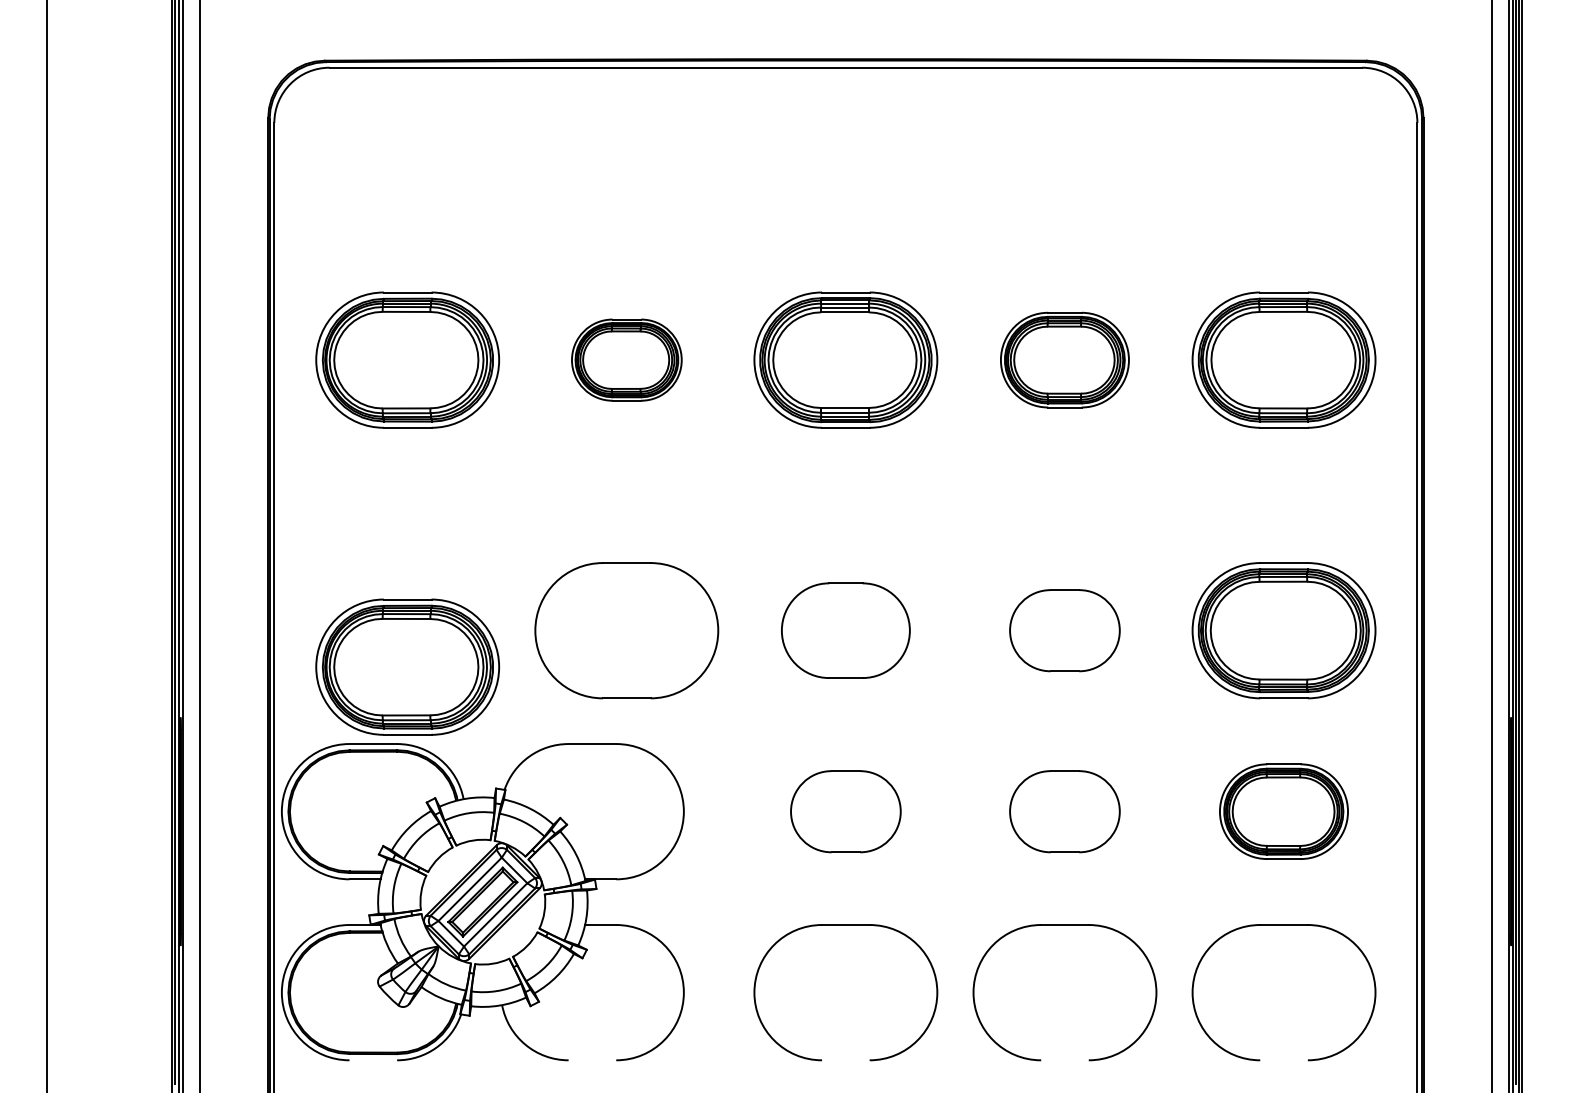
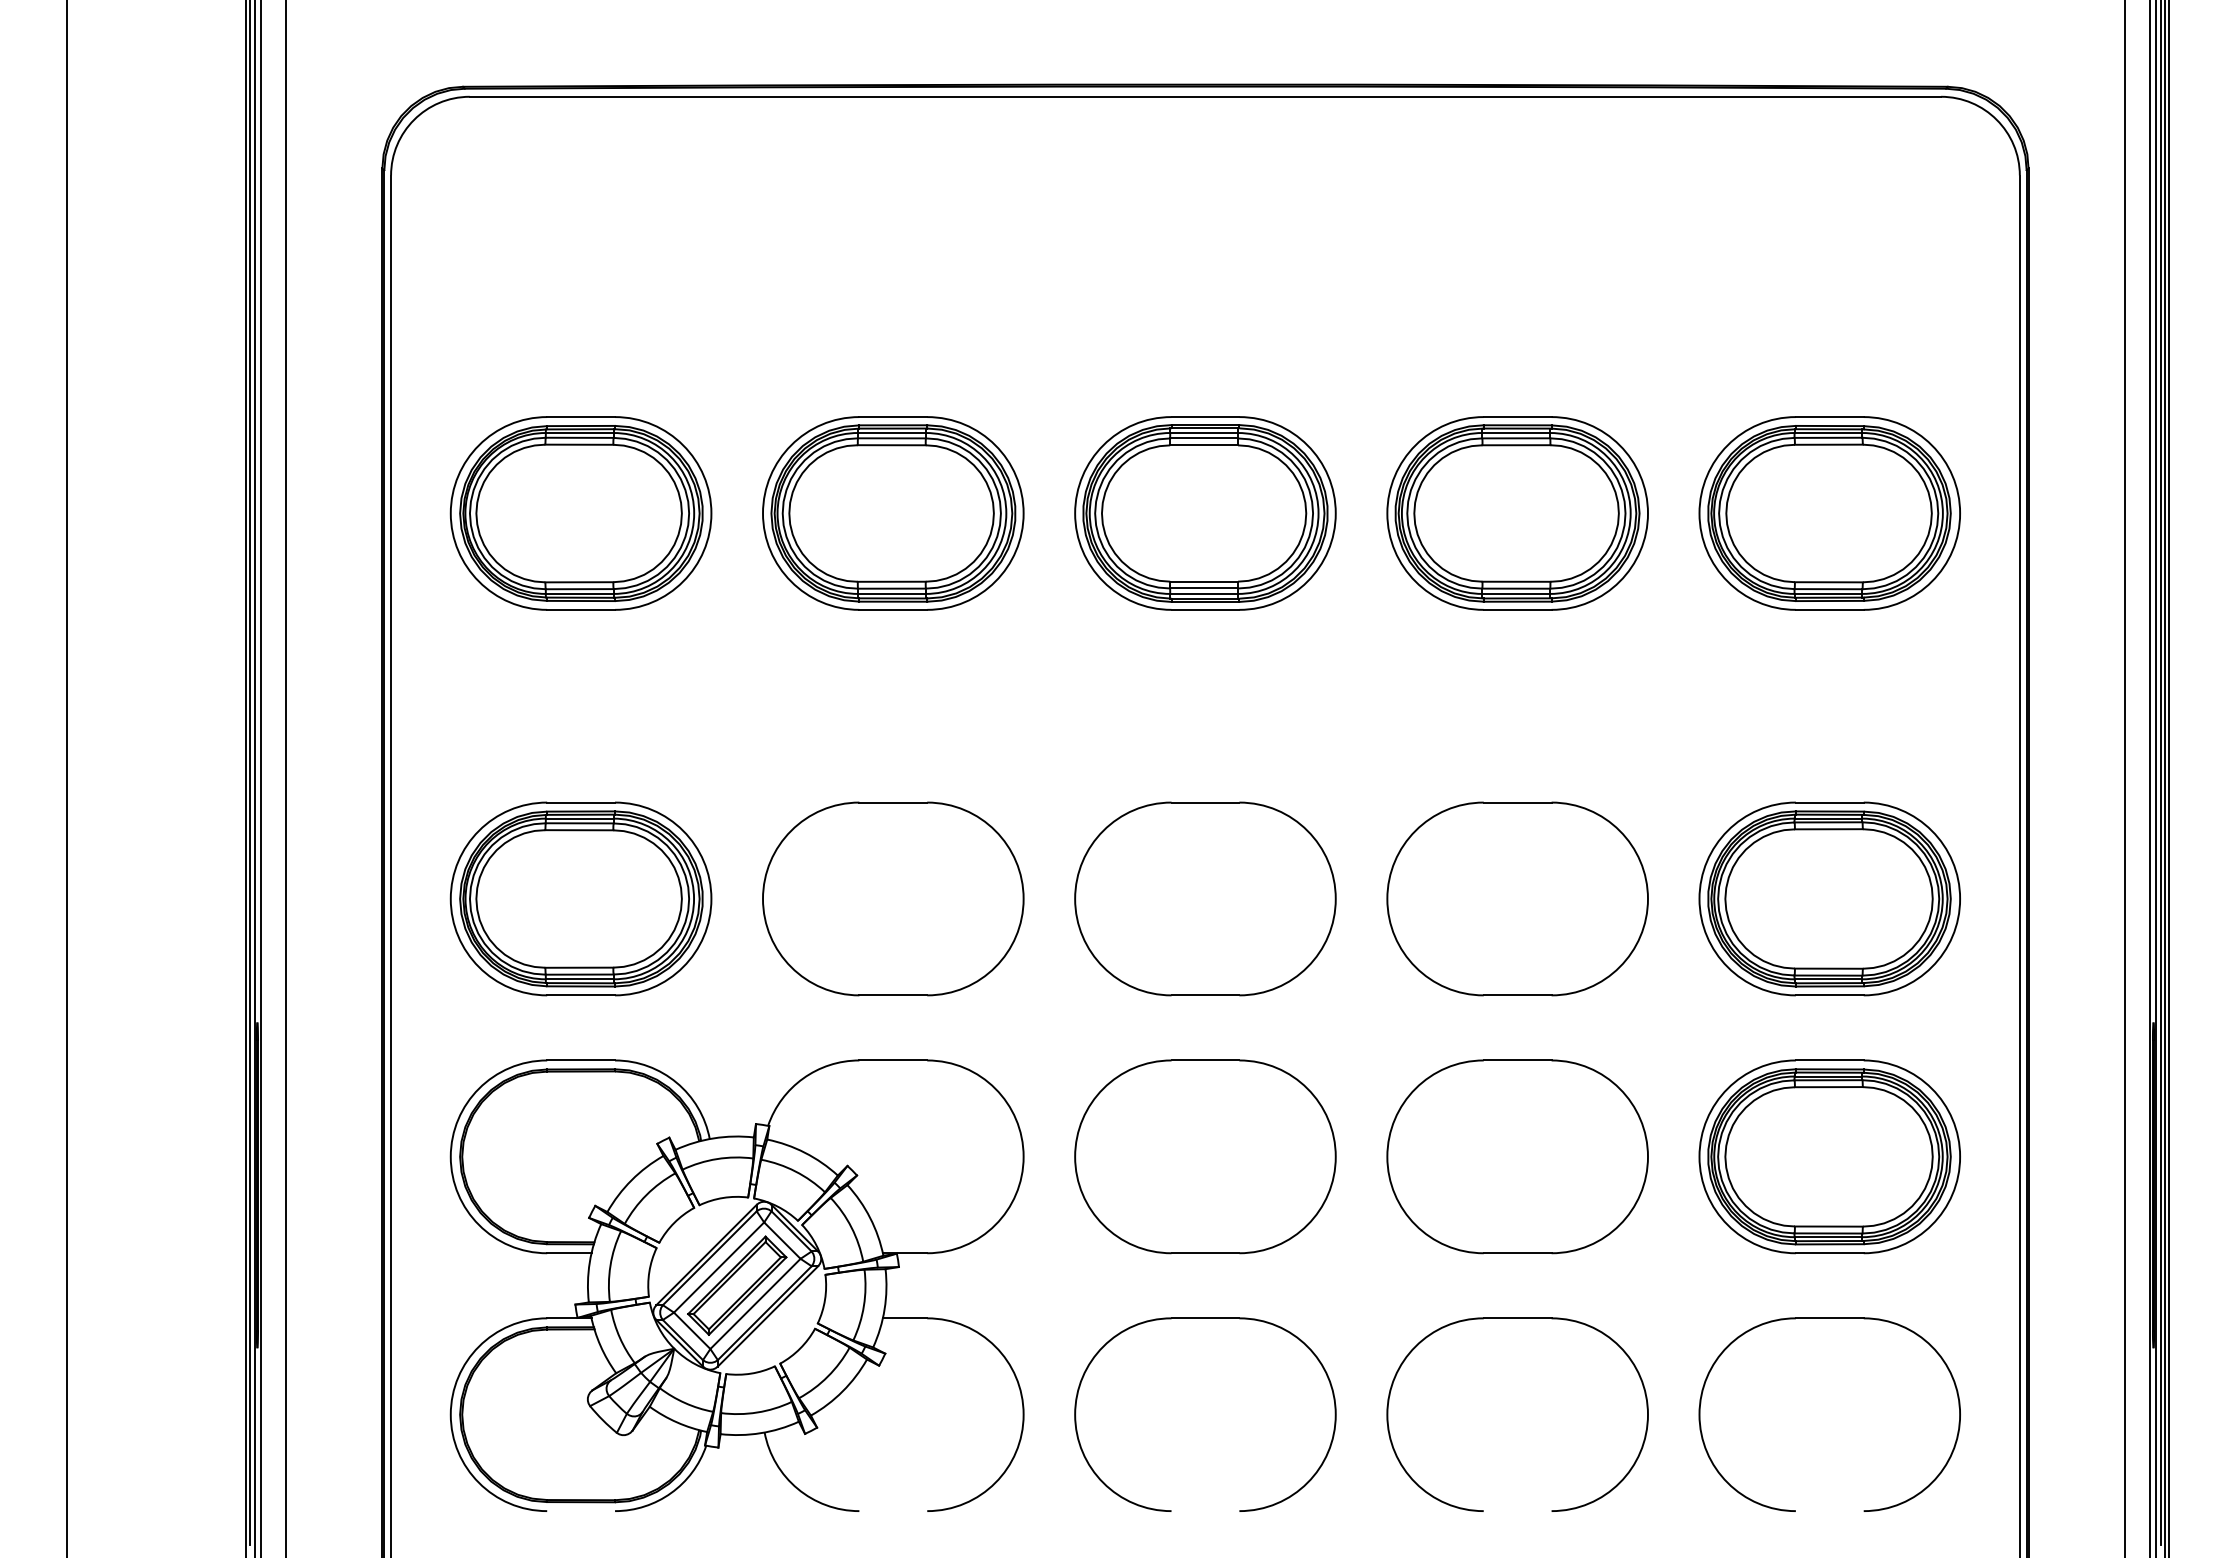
part: (626, 360) -> (893, 513), size x1.67
part: (1064, 360) -> (1517, 513), size x1.43
part: (845, 630) -> (1205, 898), size x1.43
part: (1064, 630) -> (1517, 898), size x1.67
part: (407, 666) -> (580, 898), moved
part: (845, 811) -> (1205, 1156), size x1.67
part: (1064, 811) -> (1517, 1156), size x1.67
part: (1283, 811) -> (1829, 1156), size x1.43
part: (482, 901) -> (736, 1285), moved

